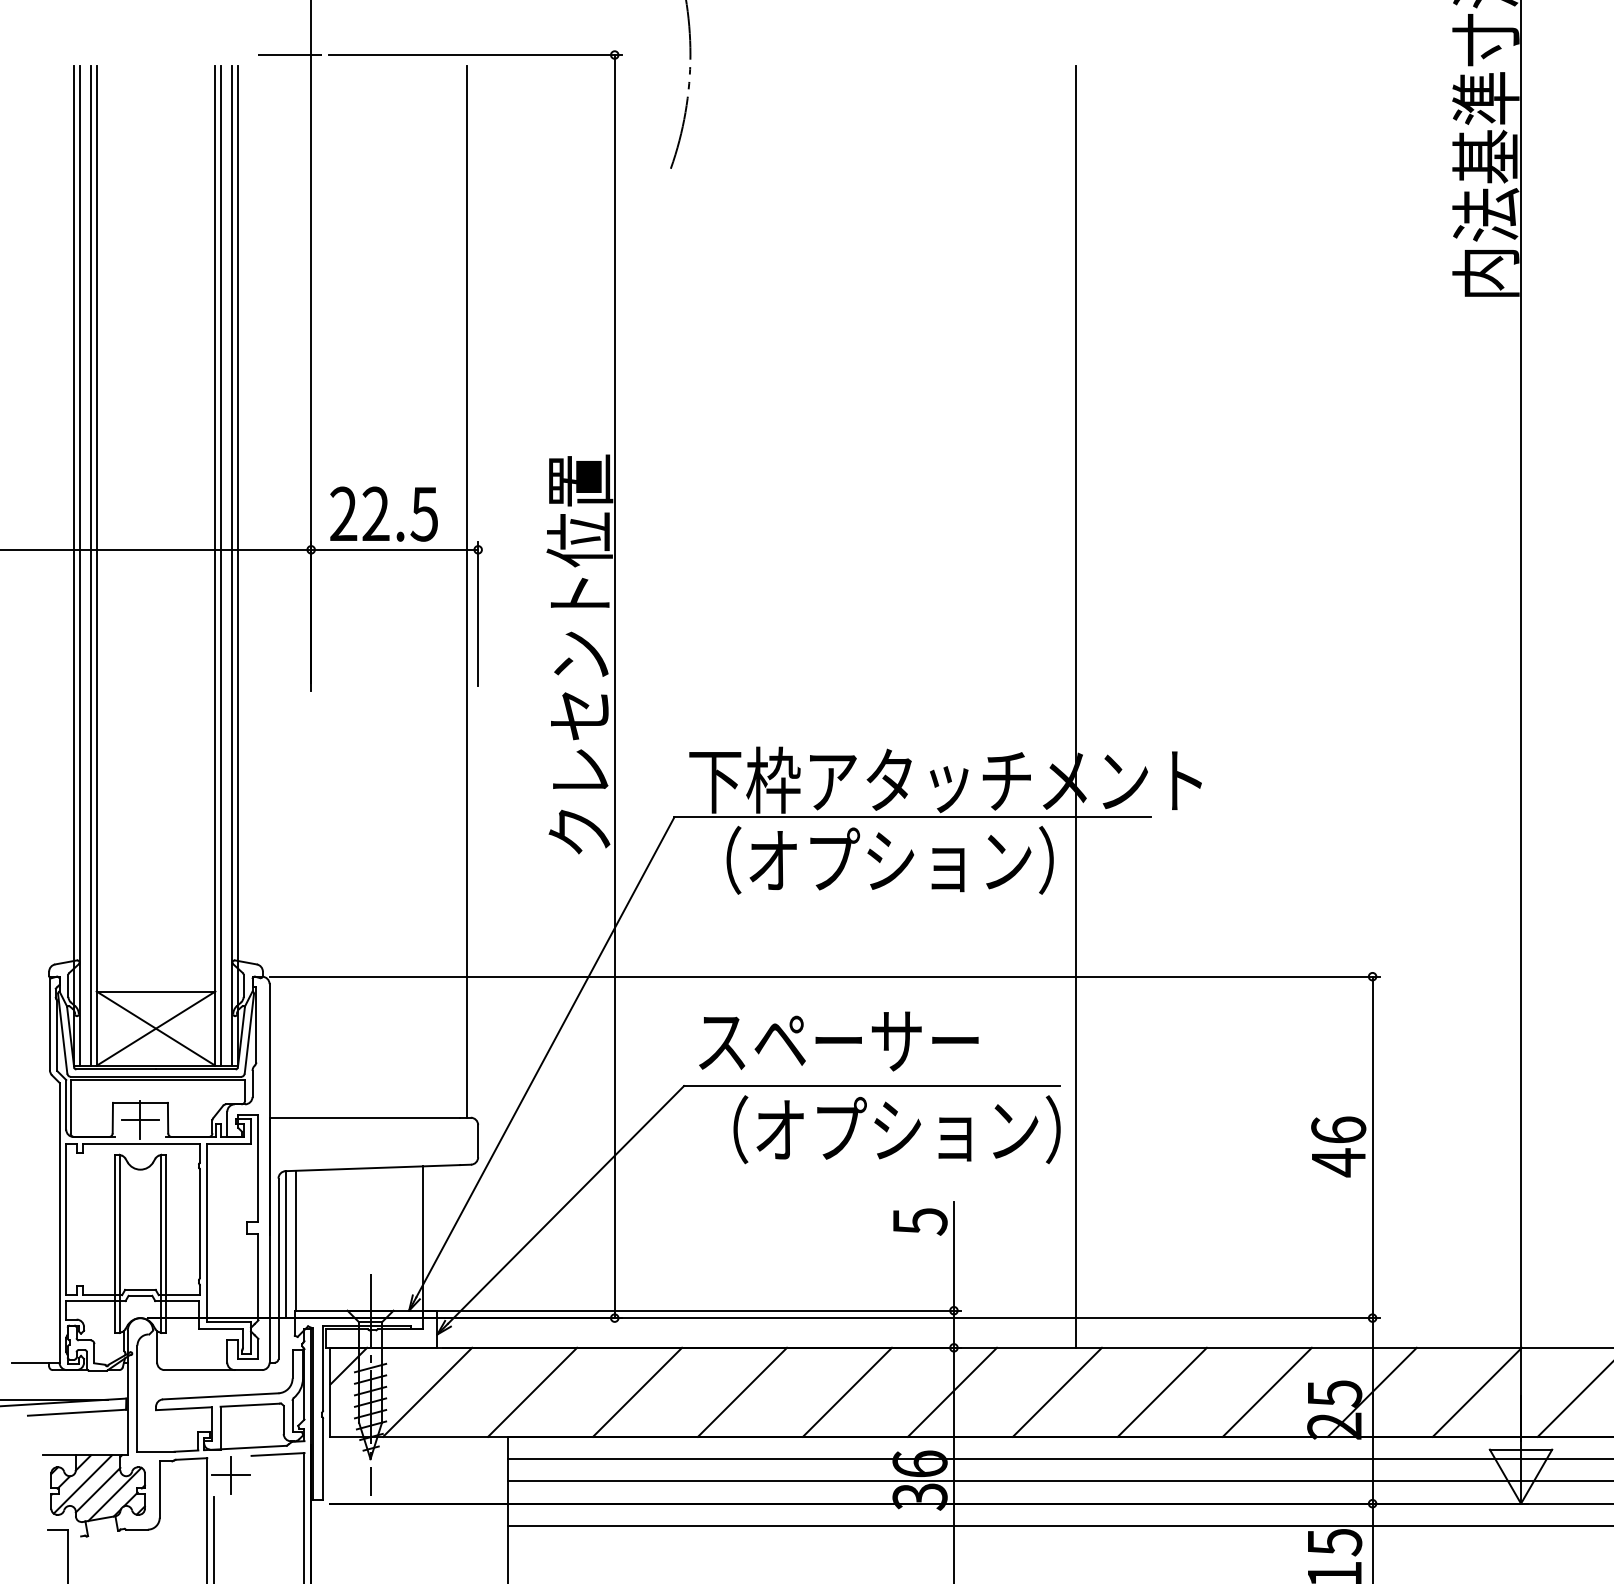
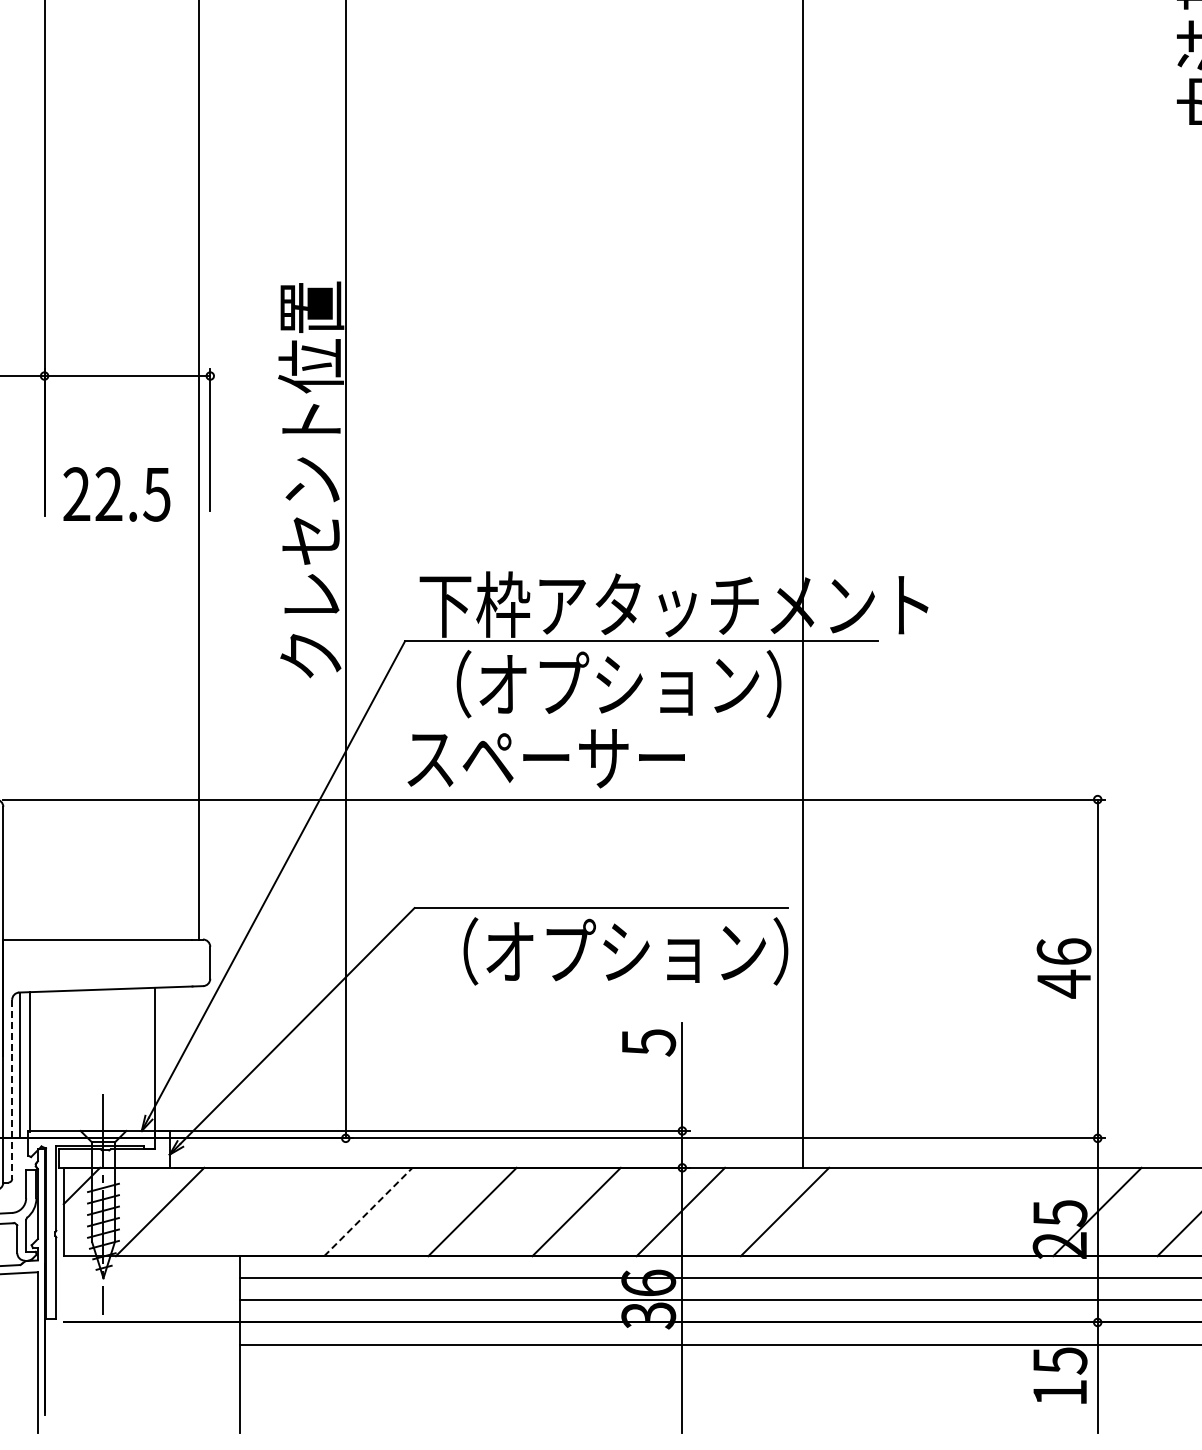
text: (383, 513) -> (116, 493), moved
text: (838, 1041) -> (545, 758), moved
line: (278, 1269) -> (12, 1090), solid -> dashed
line: (532, 1391) -> (264, 1211), removed
line: (1161, 1391) -> (888, 1211), removed
line: (1266, 1391) -> (992, 1211), removed
line: (637, 1392) -> (368, 1212), solid -> dashed

